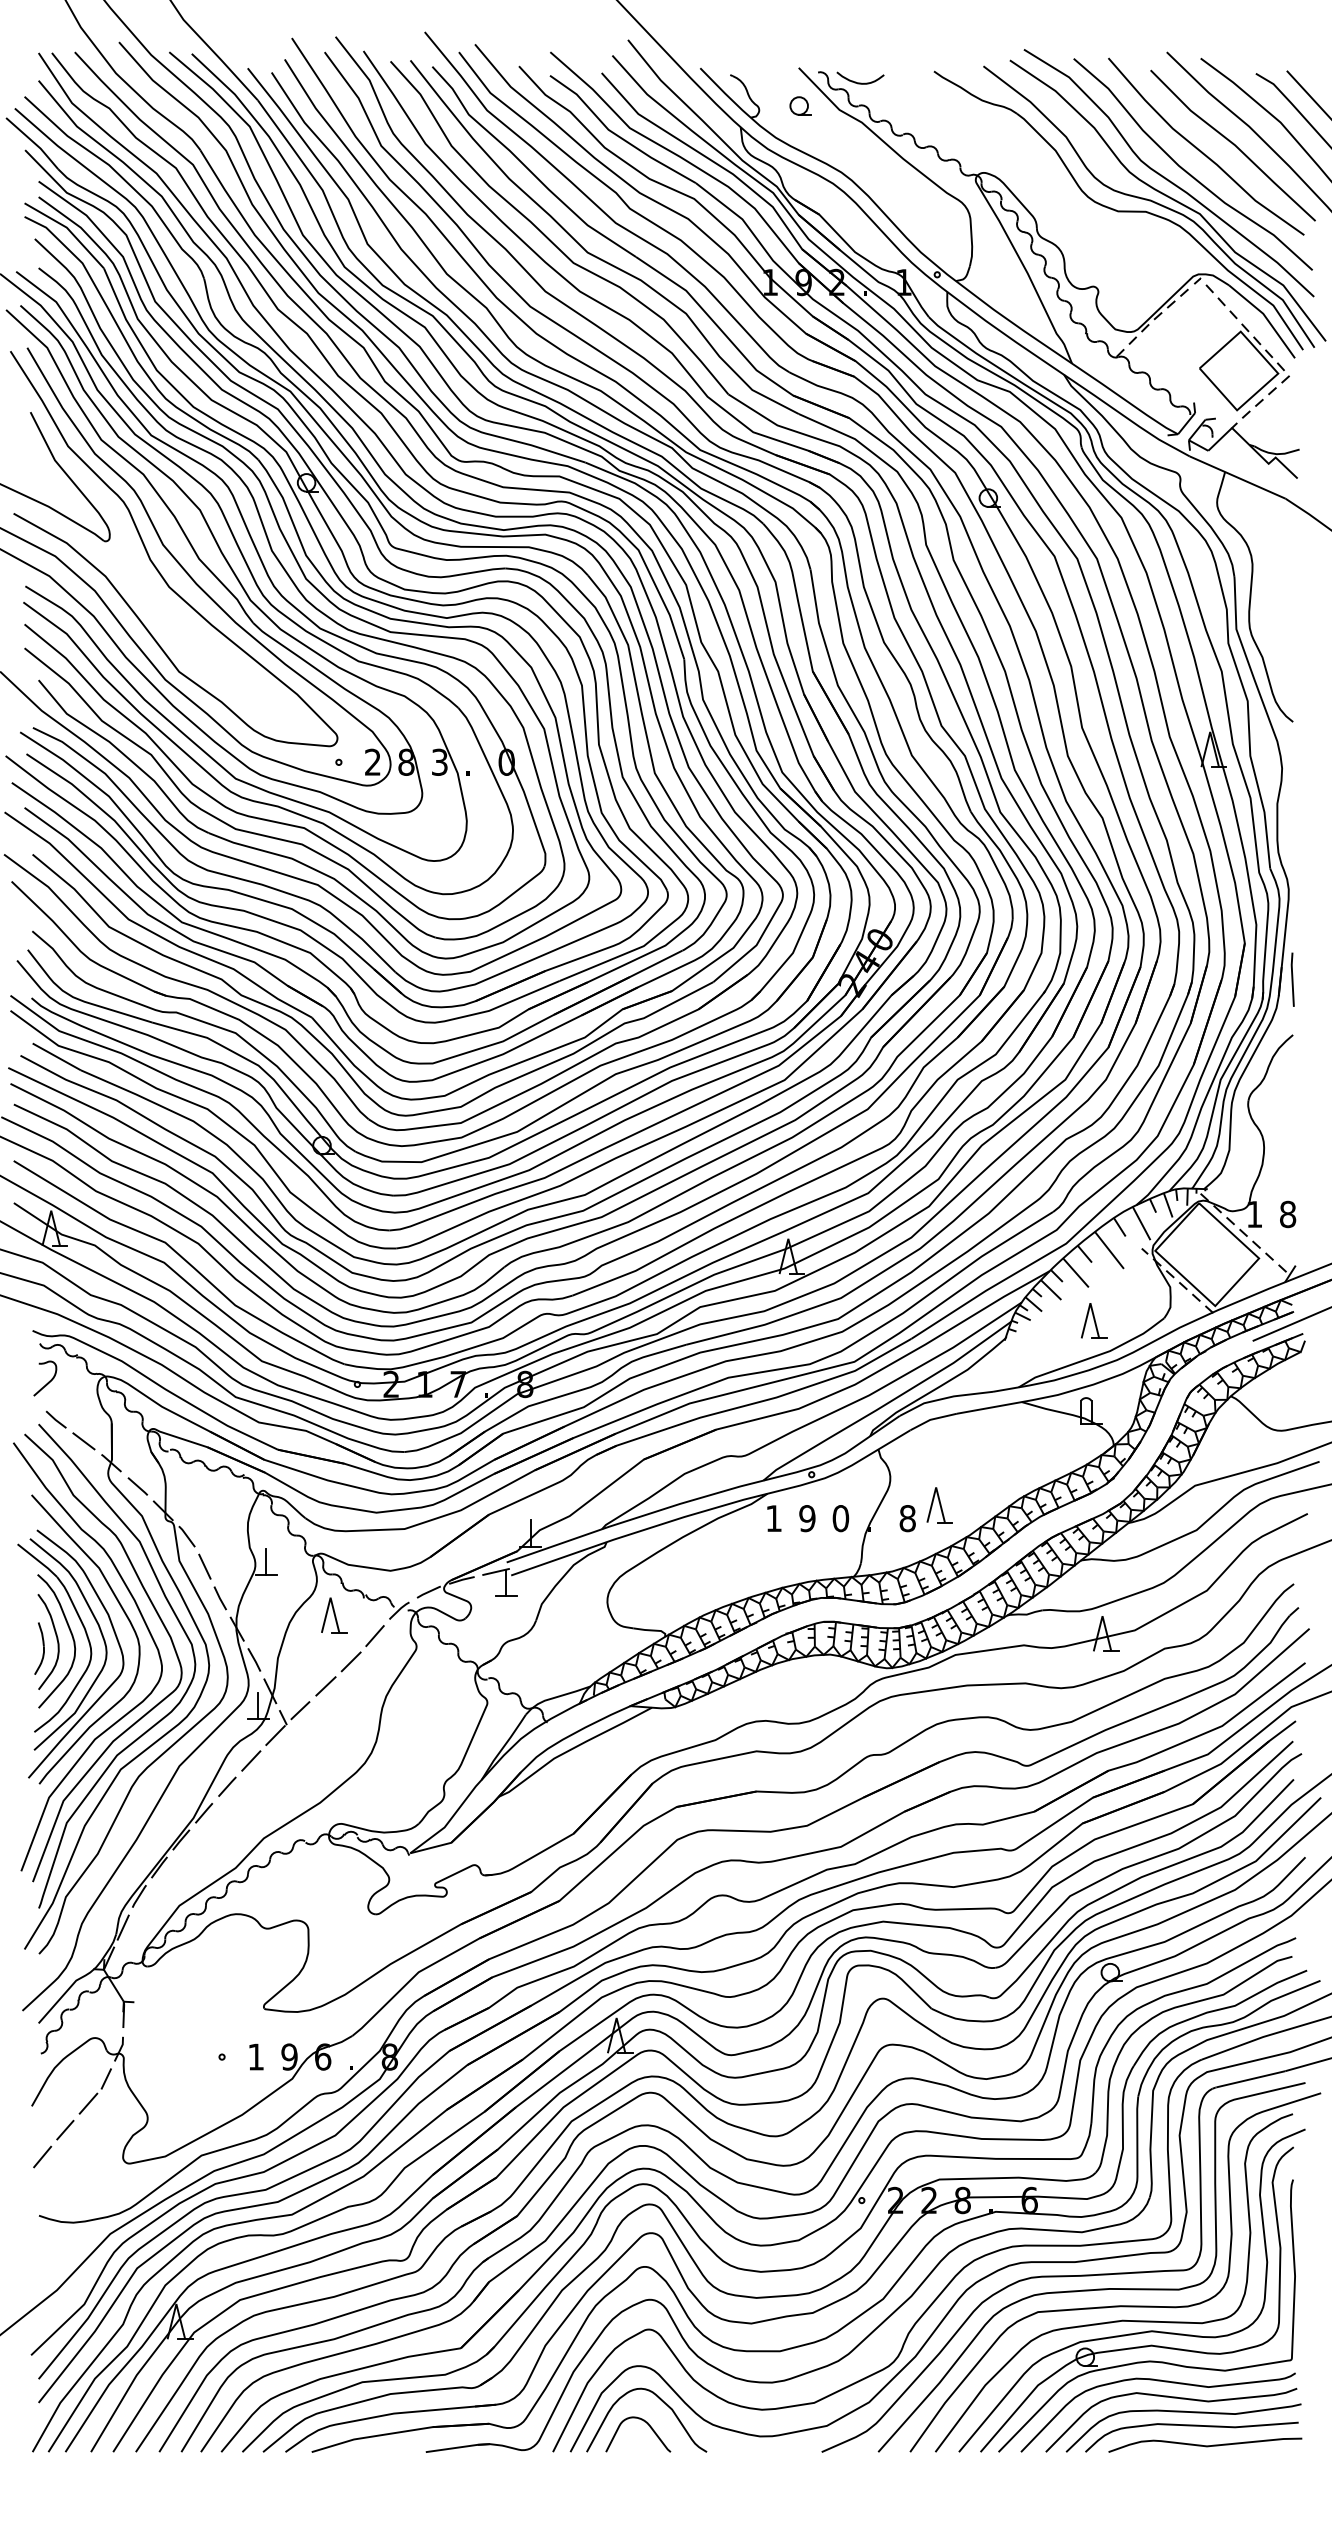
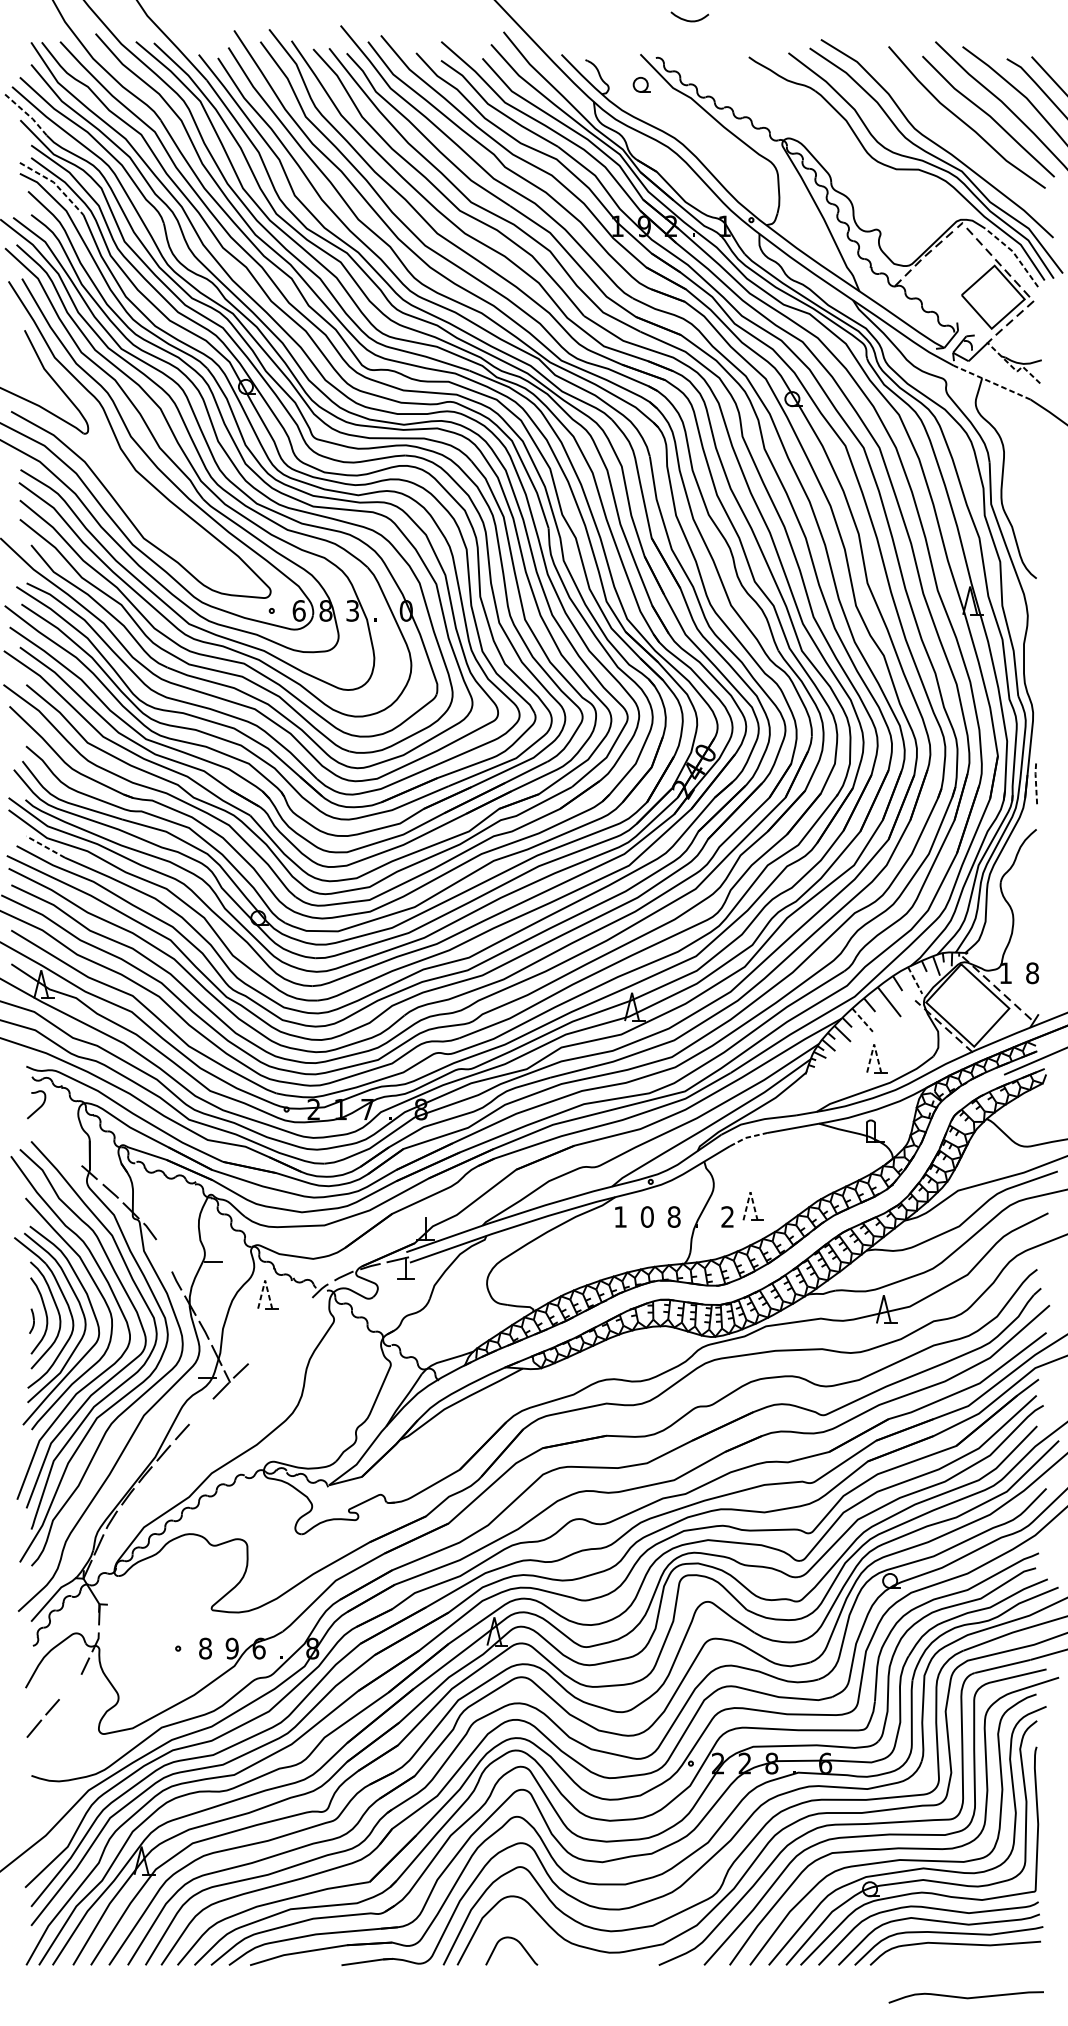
curve: (860, 82) -> (689, 20), moved
line: (34, 142) -> (27, 114), solid -> dashed
curve: (1186, 170) -> (951, 136), removed
line: (68, 229) -> (55, 183), solid -> dashed
line: (1265, 317) -> (1014, 254), solid -> dashed
line: (1265, 460) -> (1014, 368), solid -> dashed
line: (1237, 477) -> (992, 382), solid -> dashed
text: (373, 761) -> (299, 610), 2 -> 6
line: (1292, 978) -> (1036, 784), solid -> dashed
line: (56, 1056) -> (45, 846), solid -> dashed
line: (1141, 1223) -> (915, 980), solid -> dashed
line: (1076, 1273) -> (863, 1020), solid -> dashed
line: (1090, 1303) -> (874, 1044), solid -> dashed
line: (932, 1419) -> (747, 1137), solid -> dashed
part: (70, 1430) -> (56, 1146), removed
line: (936, 1487) -> (750, 1192), solid -> dashed
text: (807, 1518) -> (647, 1216), 9 -> 0
text: (840, 1518) -> (673, 1216), 0 -> 8
text: (907, 1518) -> (727, 1216), 8 -> 2
line: (266, 1561) -> (213, 1251), removed
line: (204, 1566) -> (164, 1255), removed
line: (330, 1597) -> (265, 1280), solid -> dashed
line: (374, 1636) -> (300, 1311), removed
part: (39, 1648) -> (31, 1321), size x0.6
line: (350, 1661) -> (281, 1331), removed
line: (325, 1686) -> (261, 1351), removed
line: (258, 1706) -> (207, 1367), removed
line: (251, 1760) -> (201, 1410), removed
text: (256, 2056) -> (205, 1648), 1 -> 8
line: (88, 2103) -> (71, 1685), removed
curve: (662, 2402) -> (531, 1925), removed
curve: (1205, 2445) -> (966, 1997), moved

